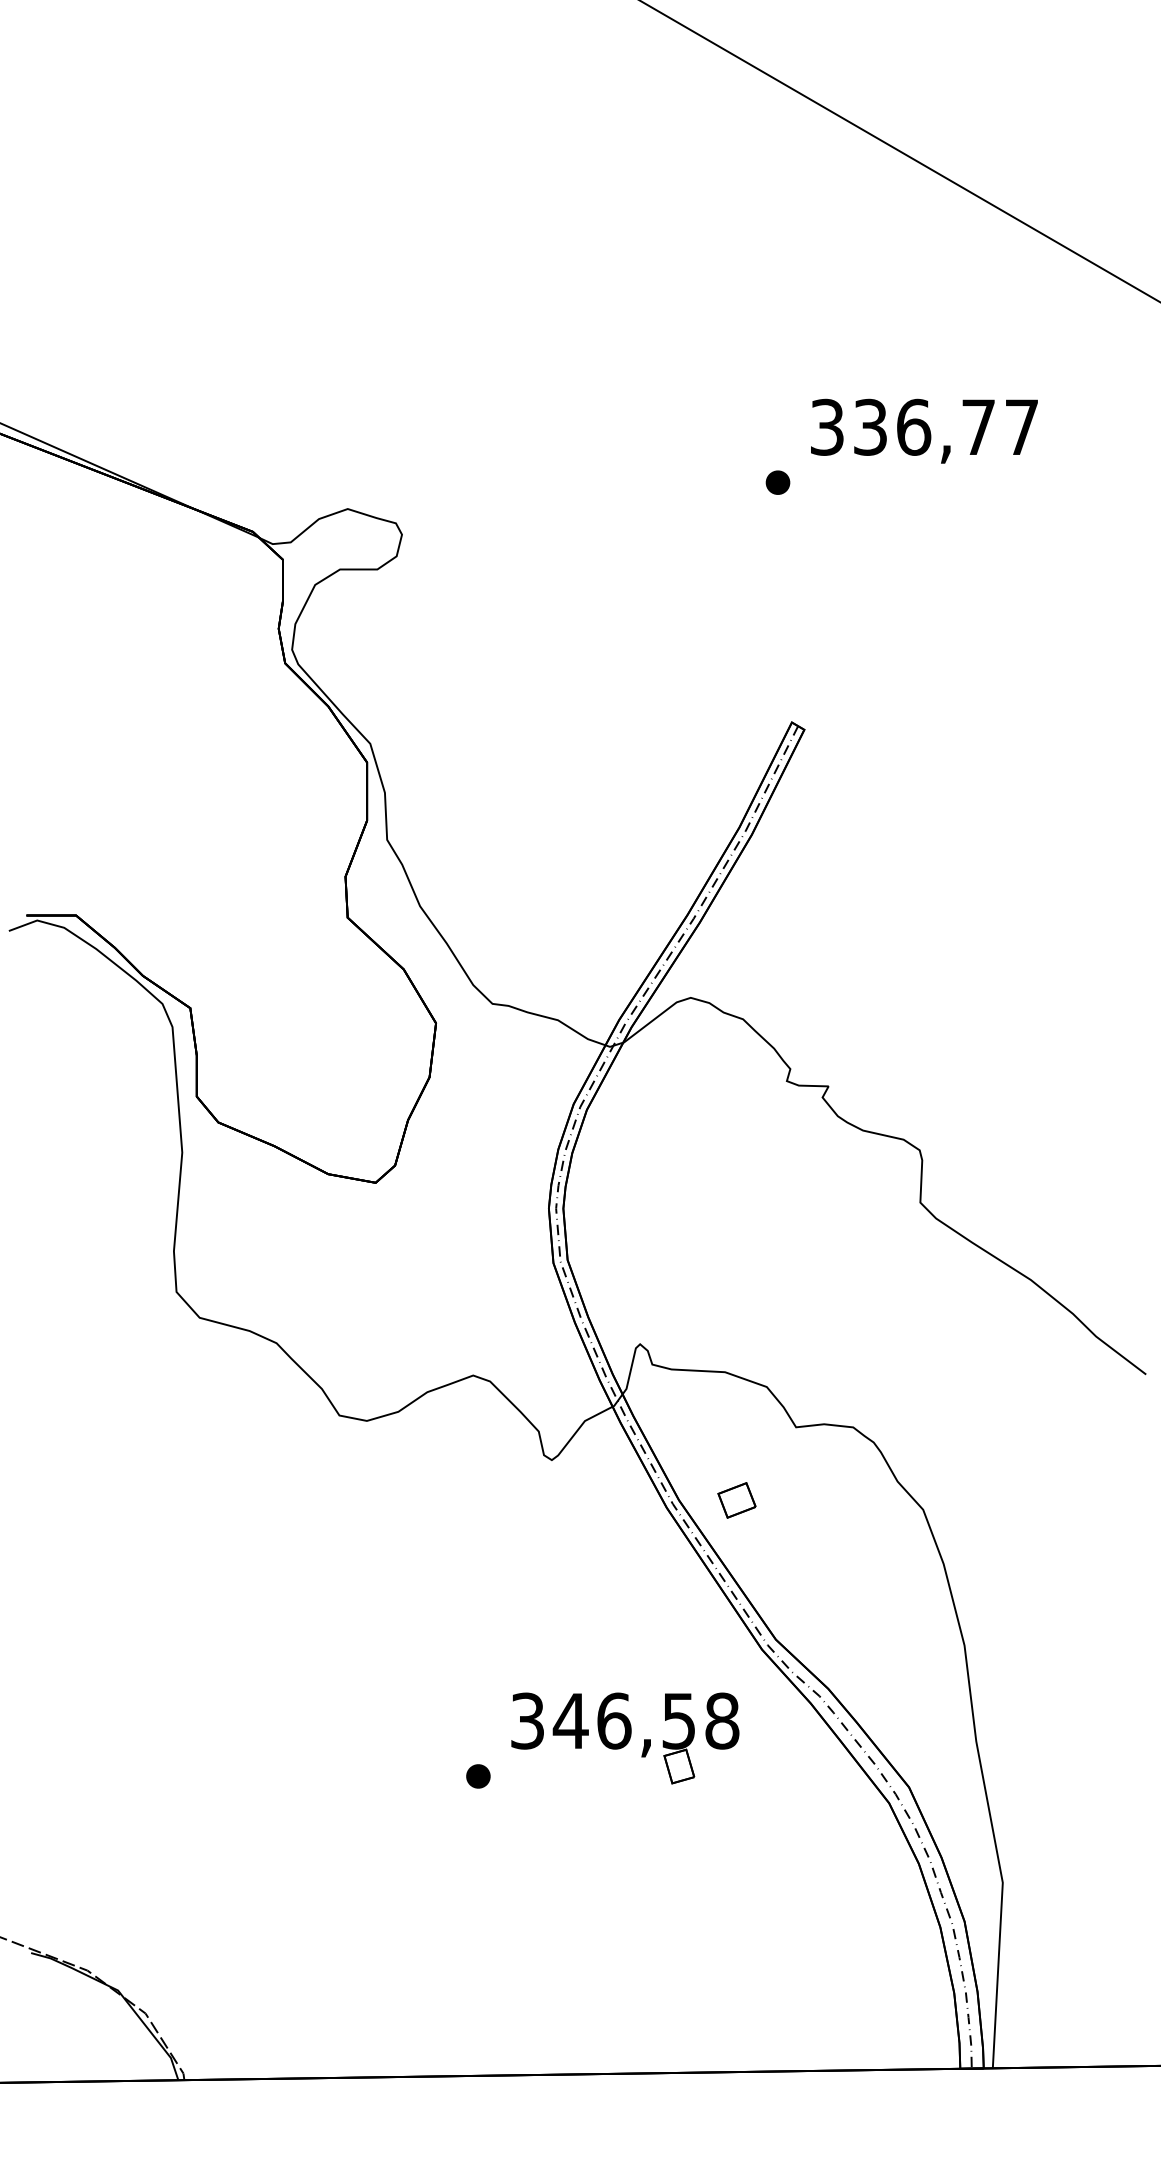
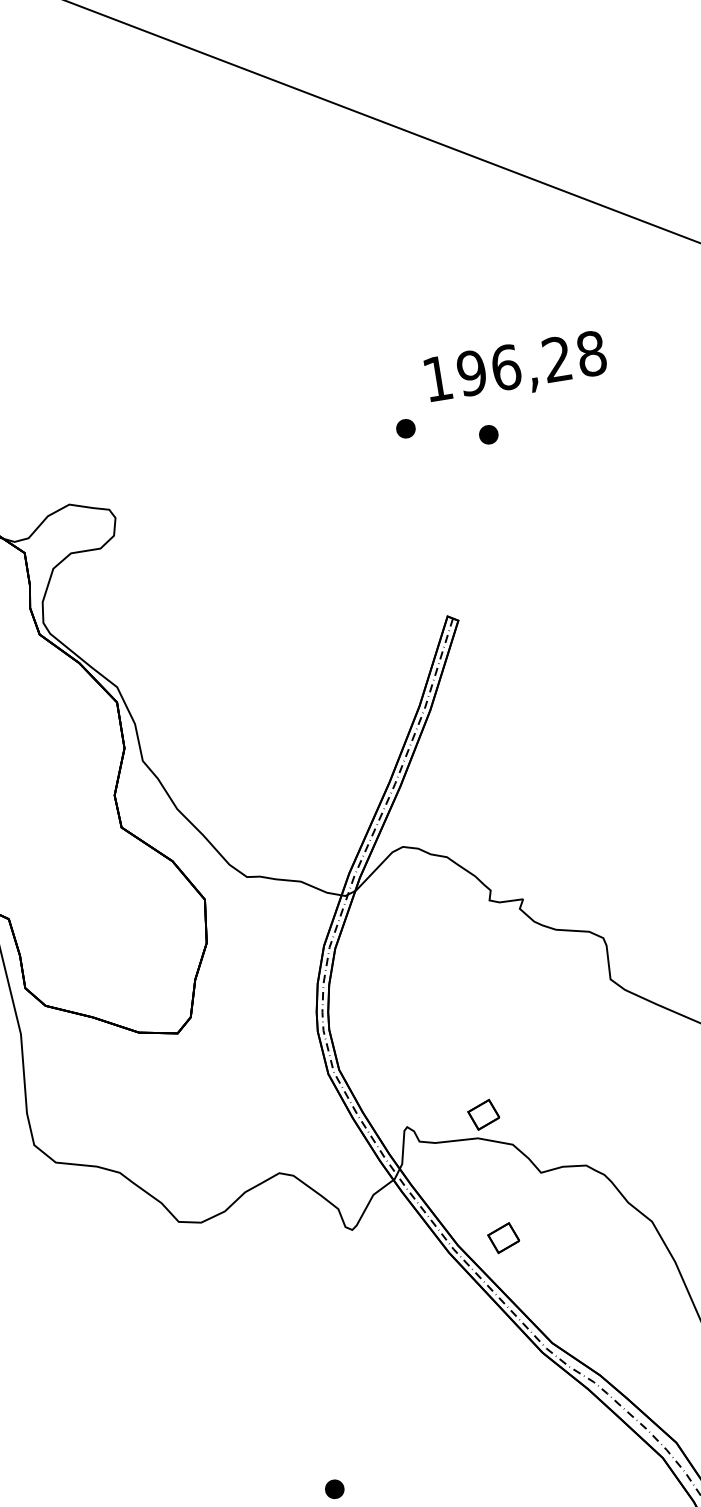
text: (925, 426) -> (515, 365), 336,77 -> 196,28
part: (878, 506) -> (488, 434), added
part: (736, 1344) -> (483, 1114), added
part: (625, 1738) -> (446, 1440), removed

